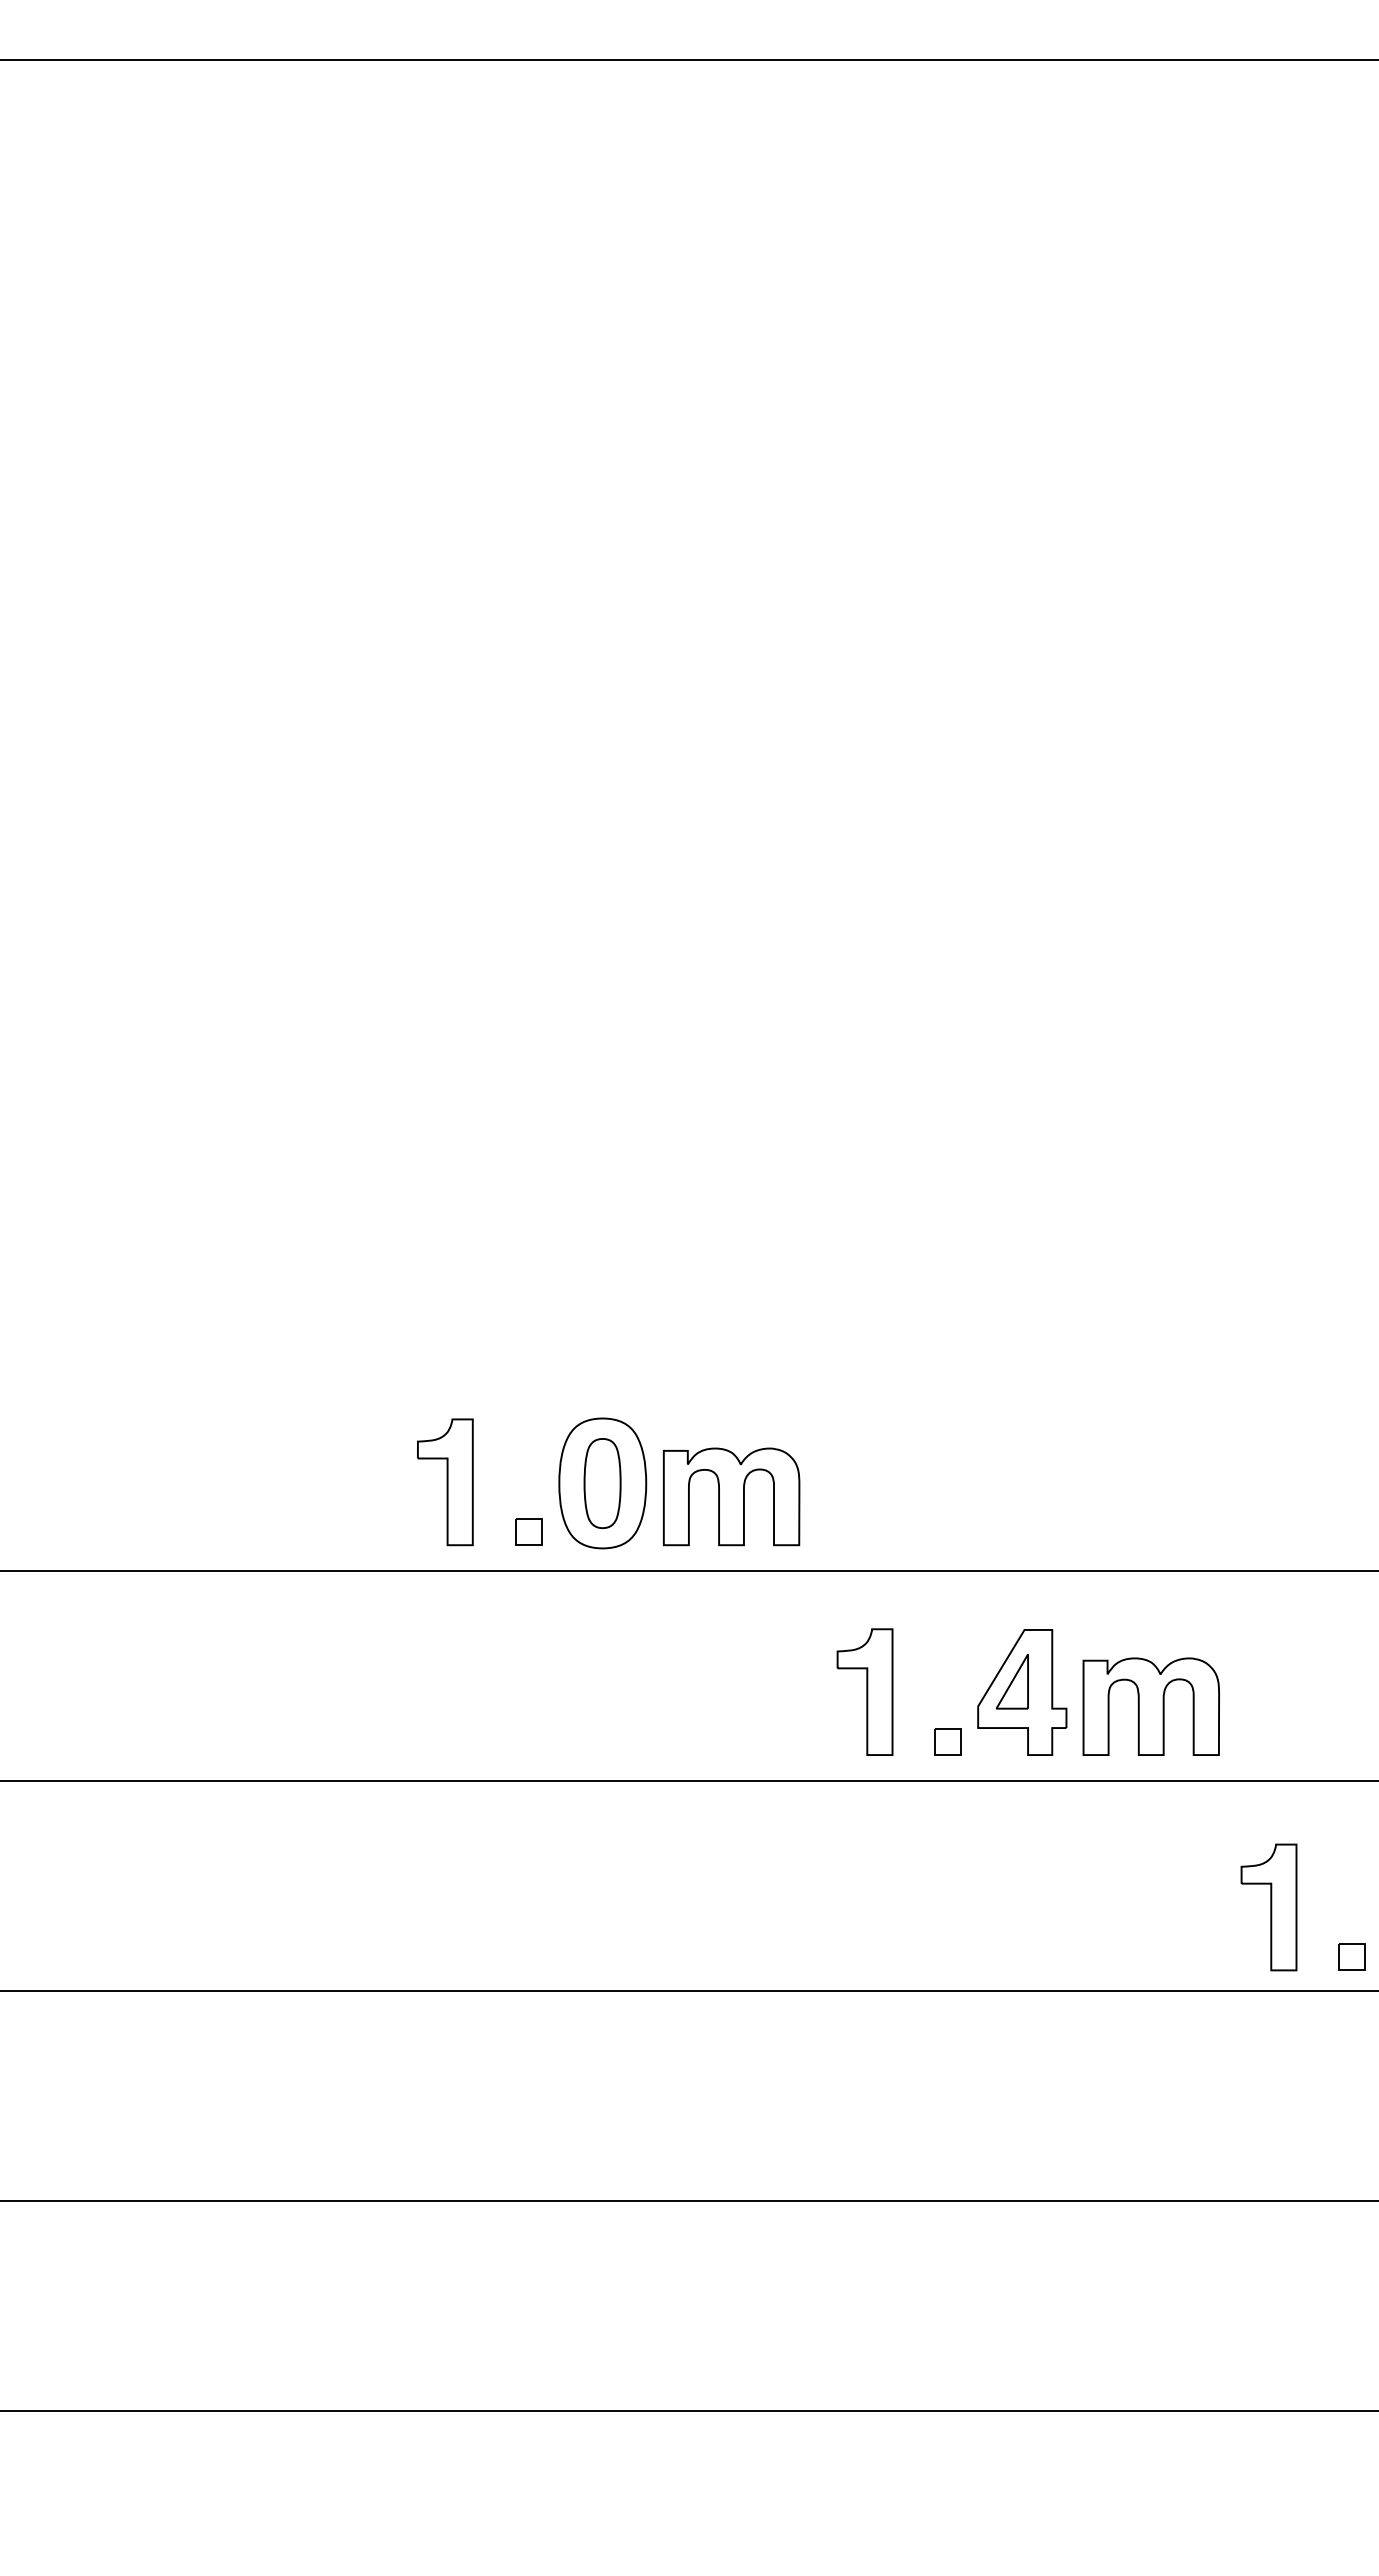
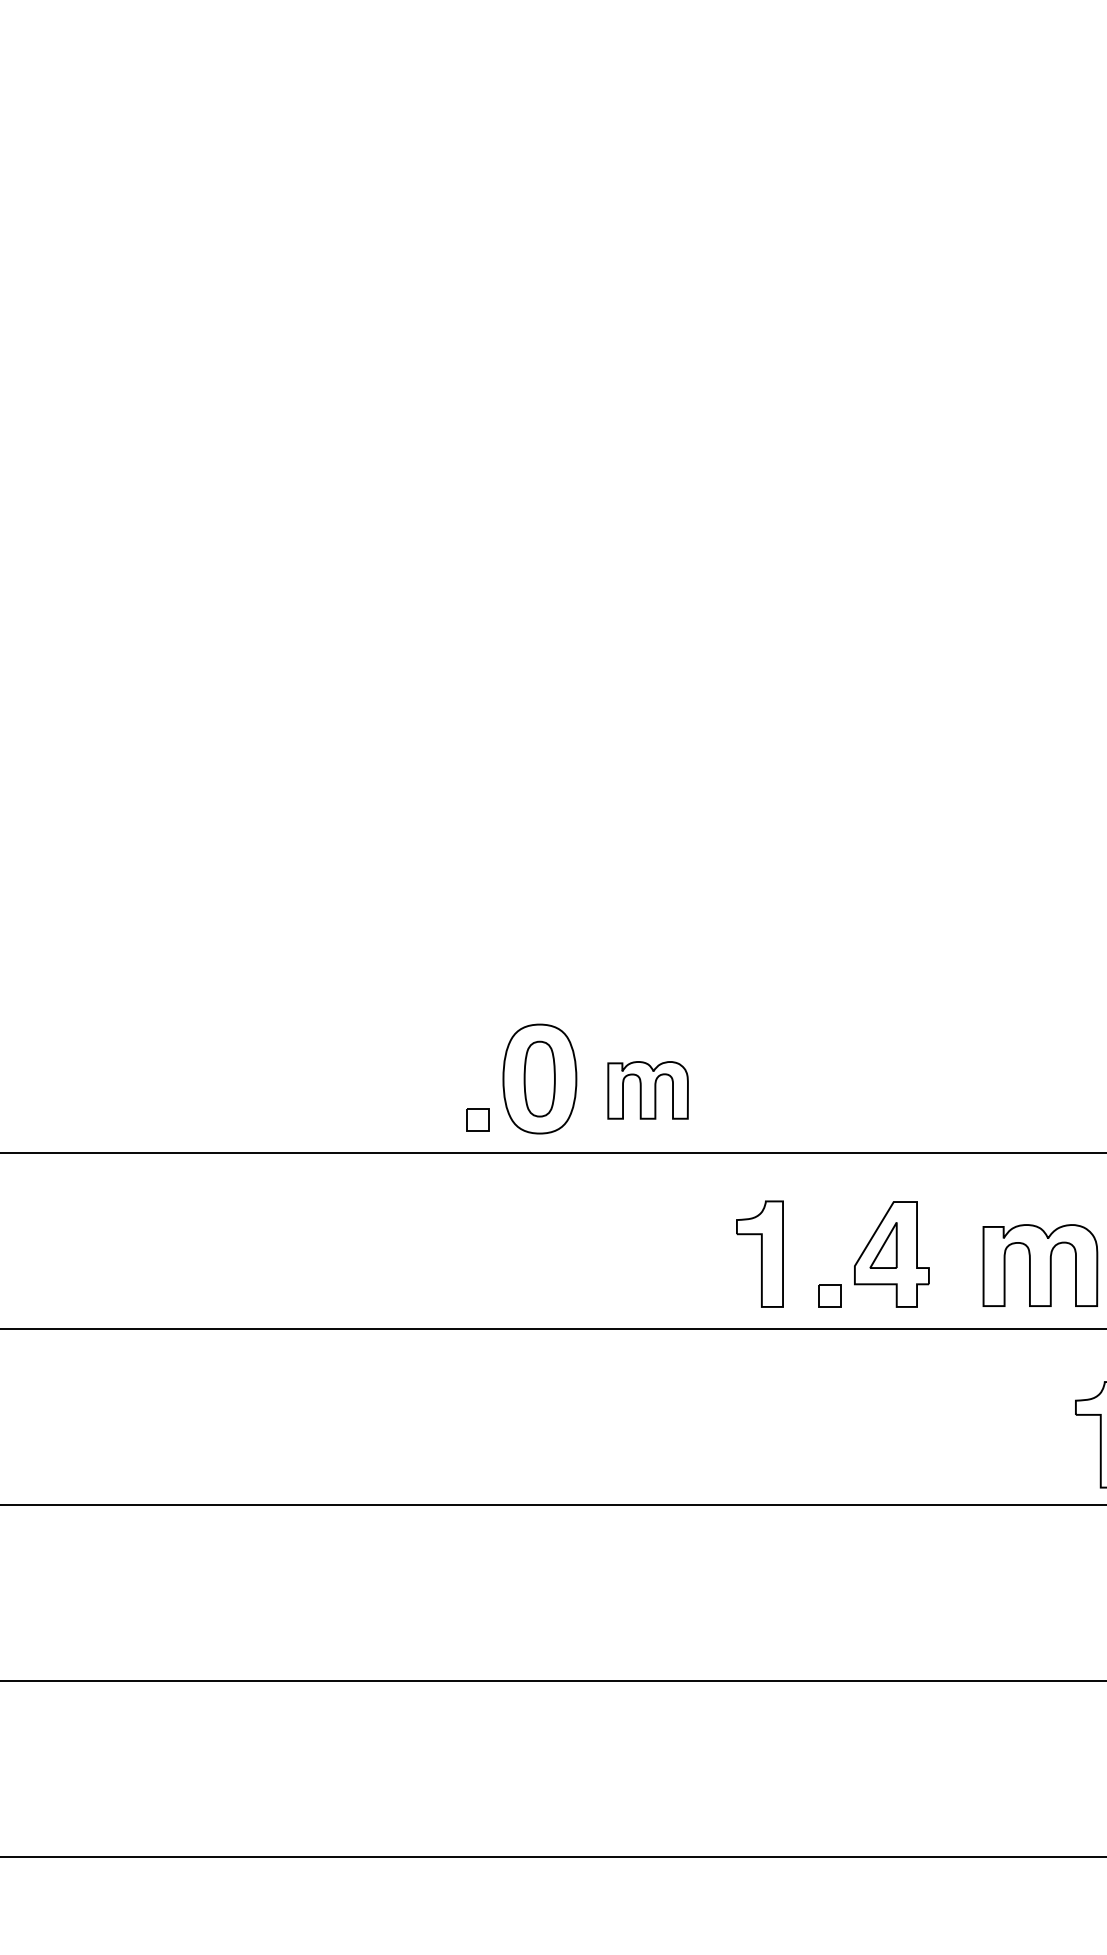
part: (445, 1482) -> (407, 1078), removed
part: (731, 1496) -> (647, 1090), size x0.7
part: (1150, 1706) -> (1039, 1265), moved

